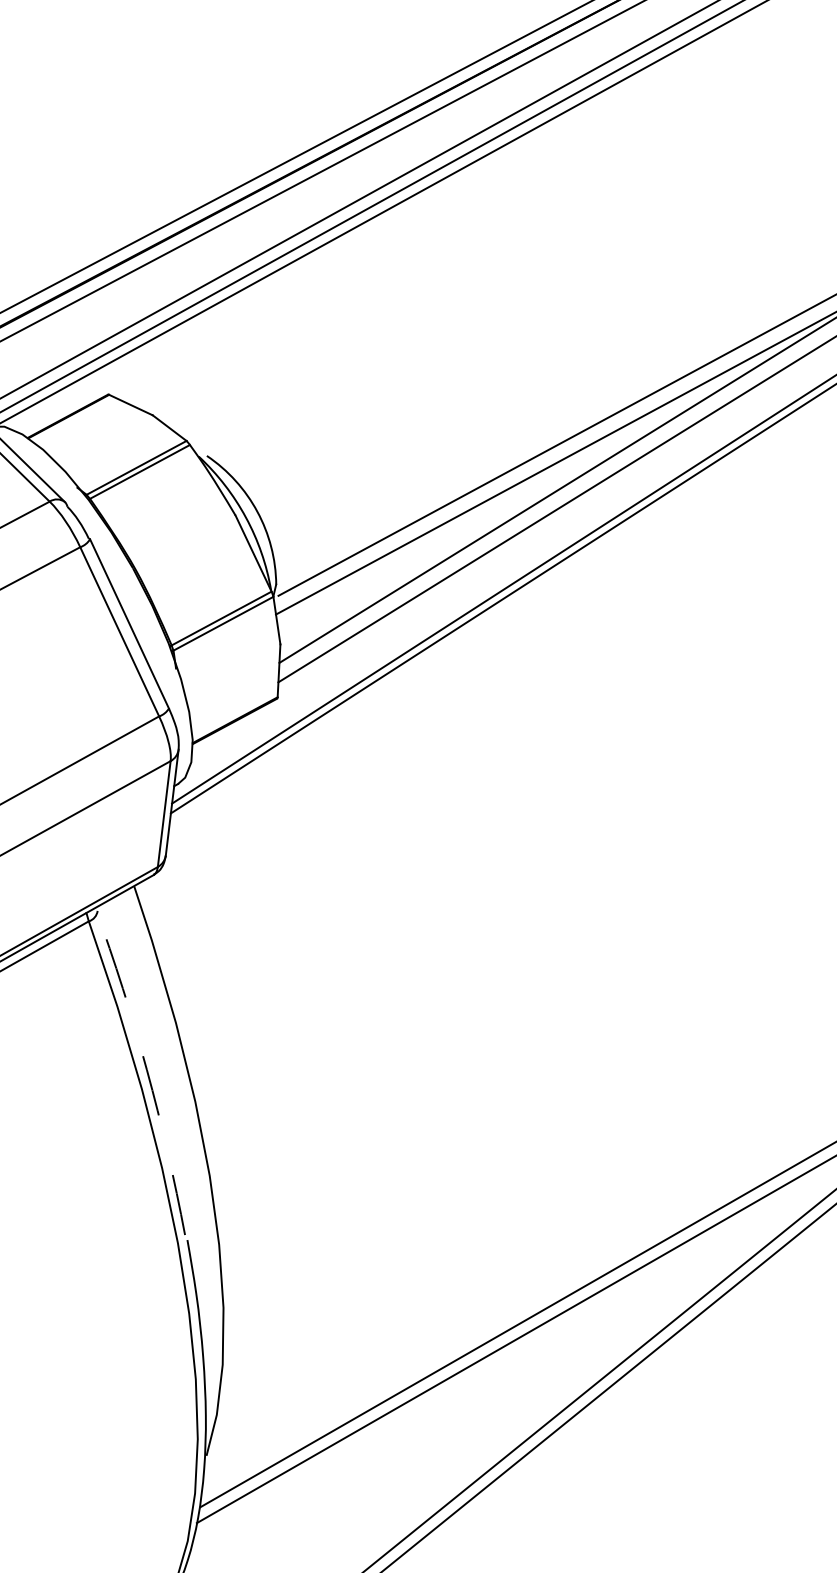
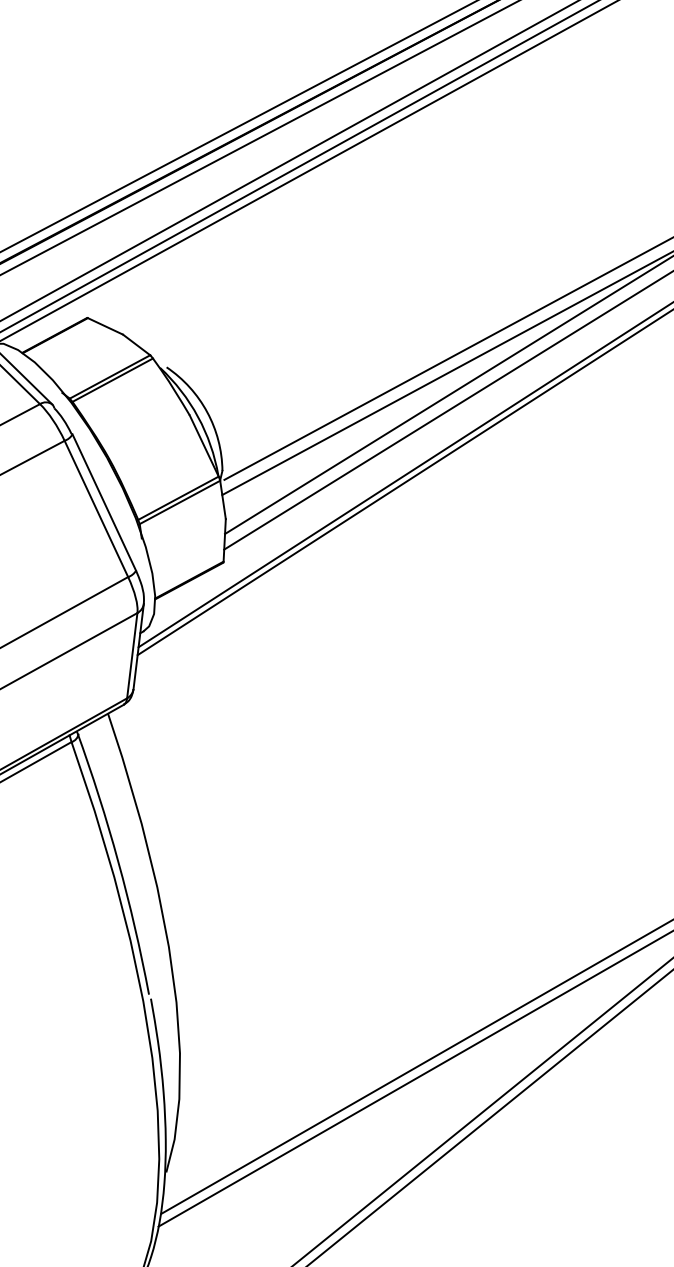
arc: (146, 1069) -> (117, 861), dashed -> solid

